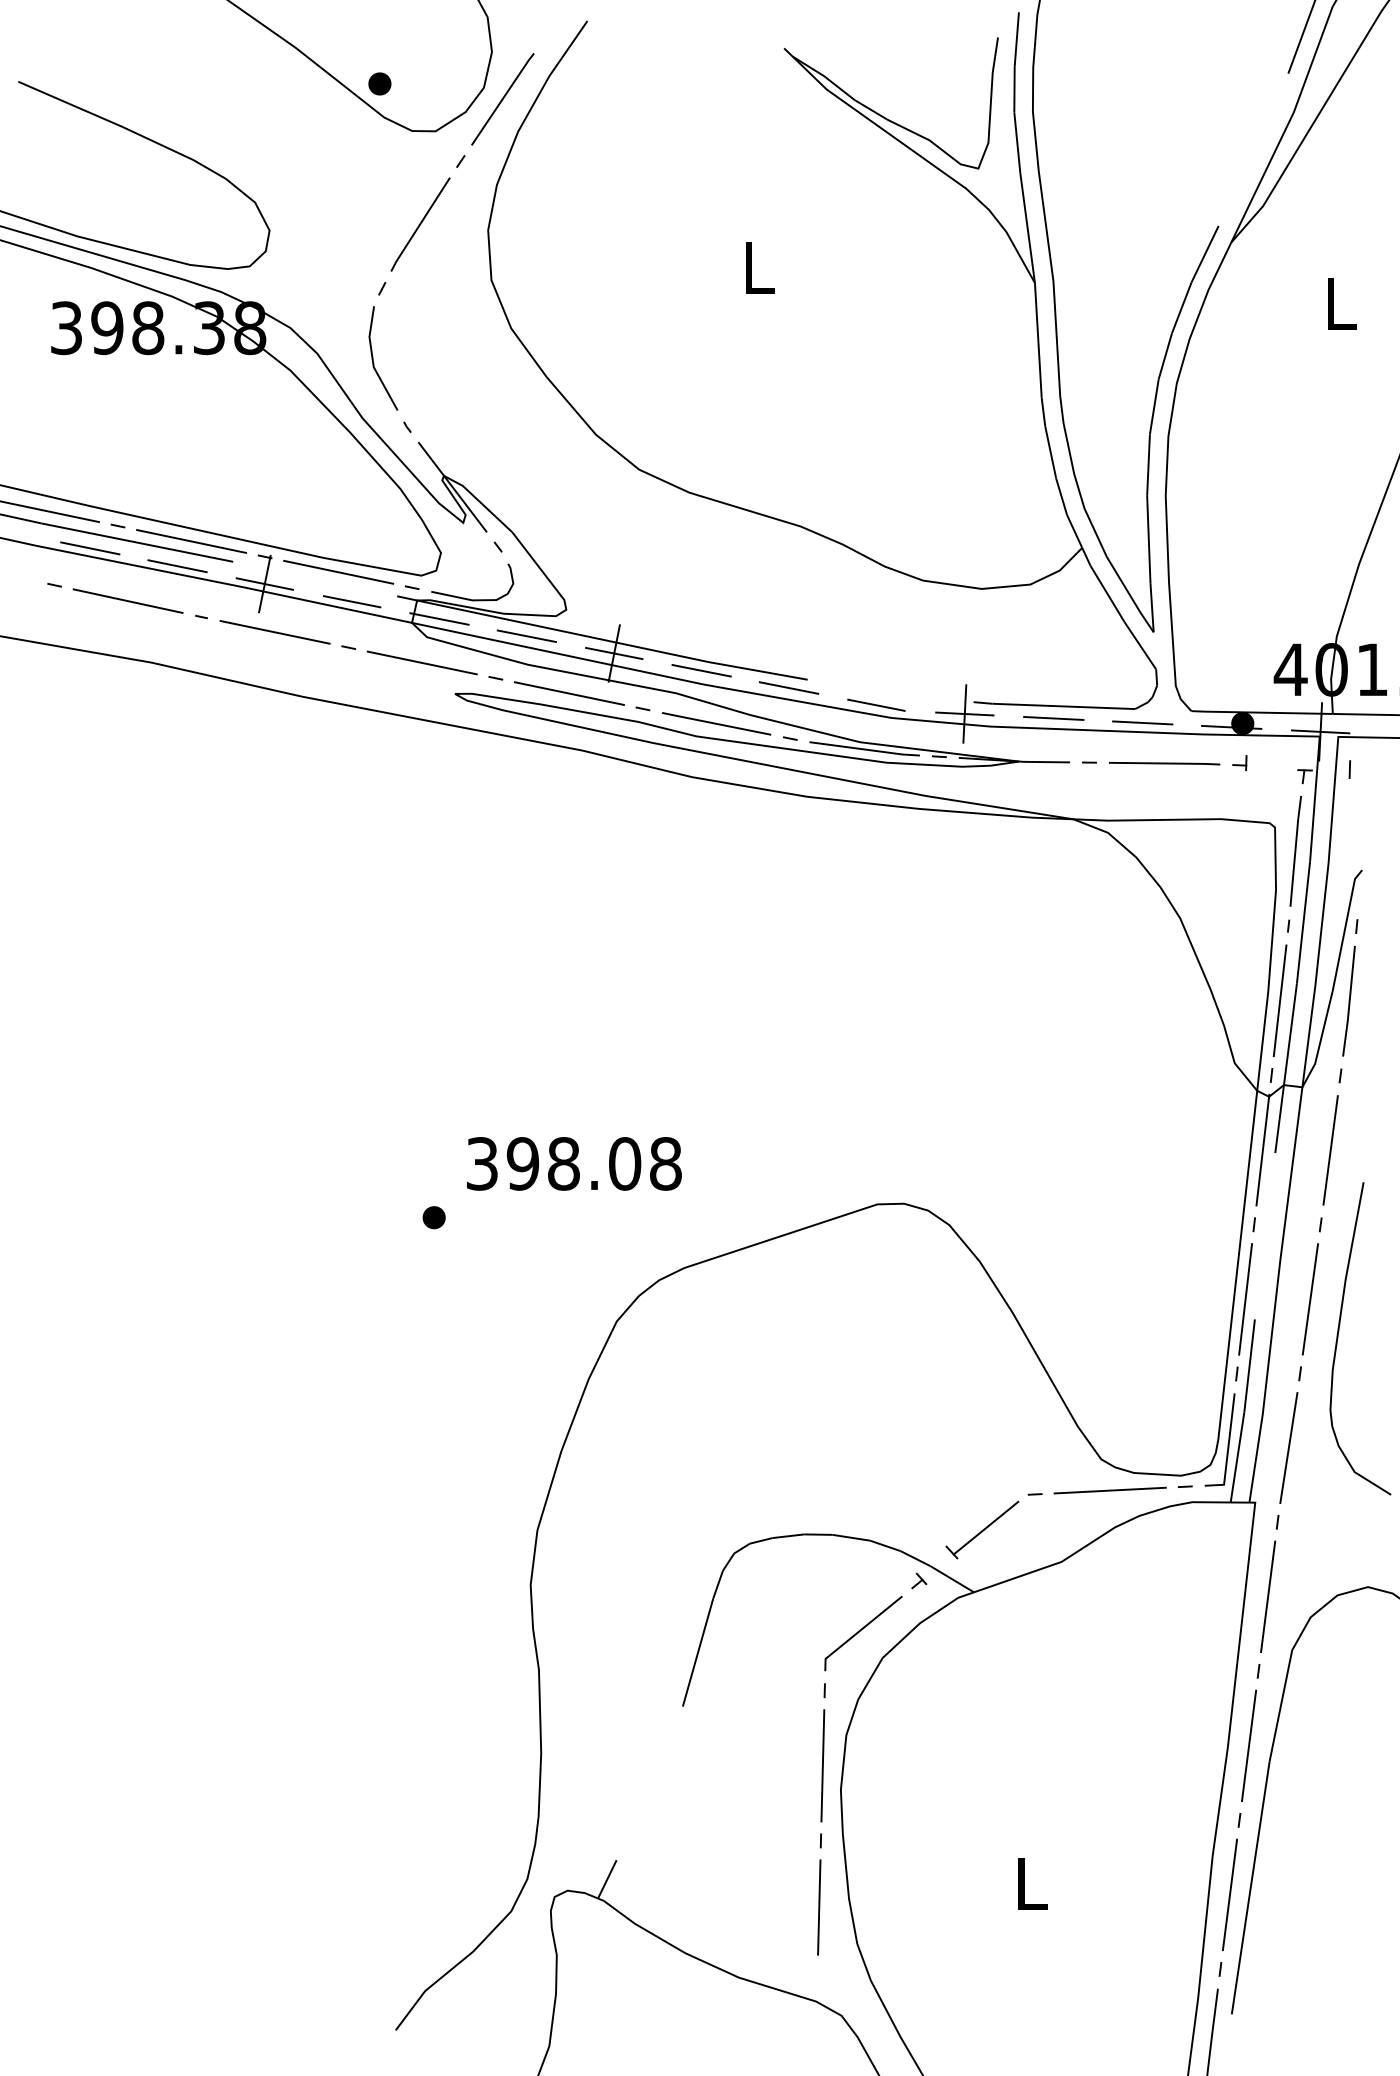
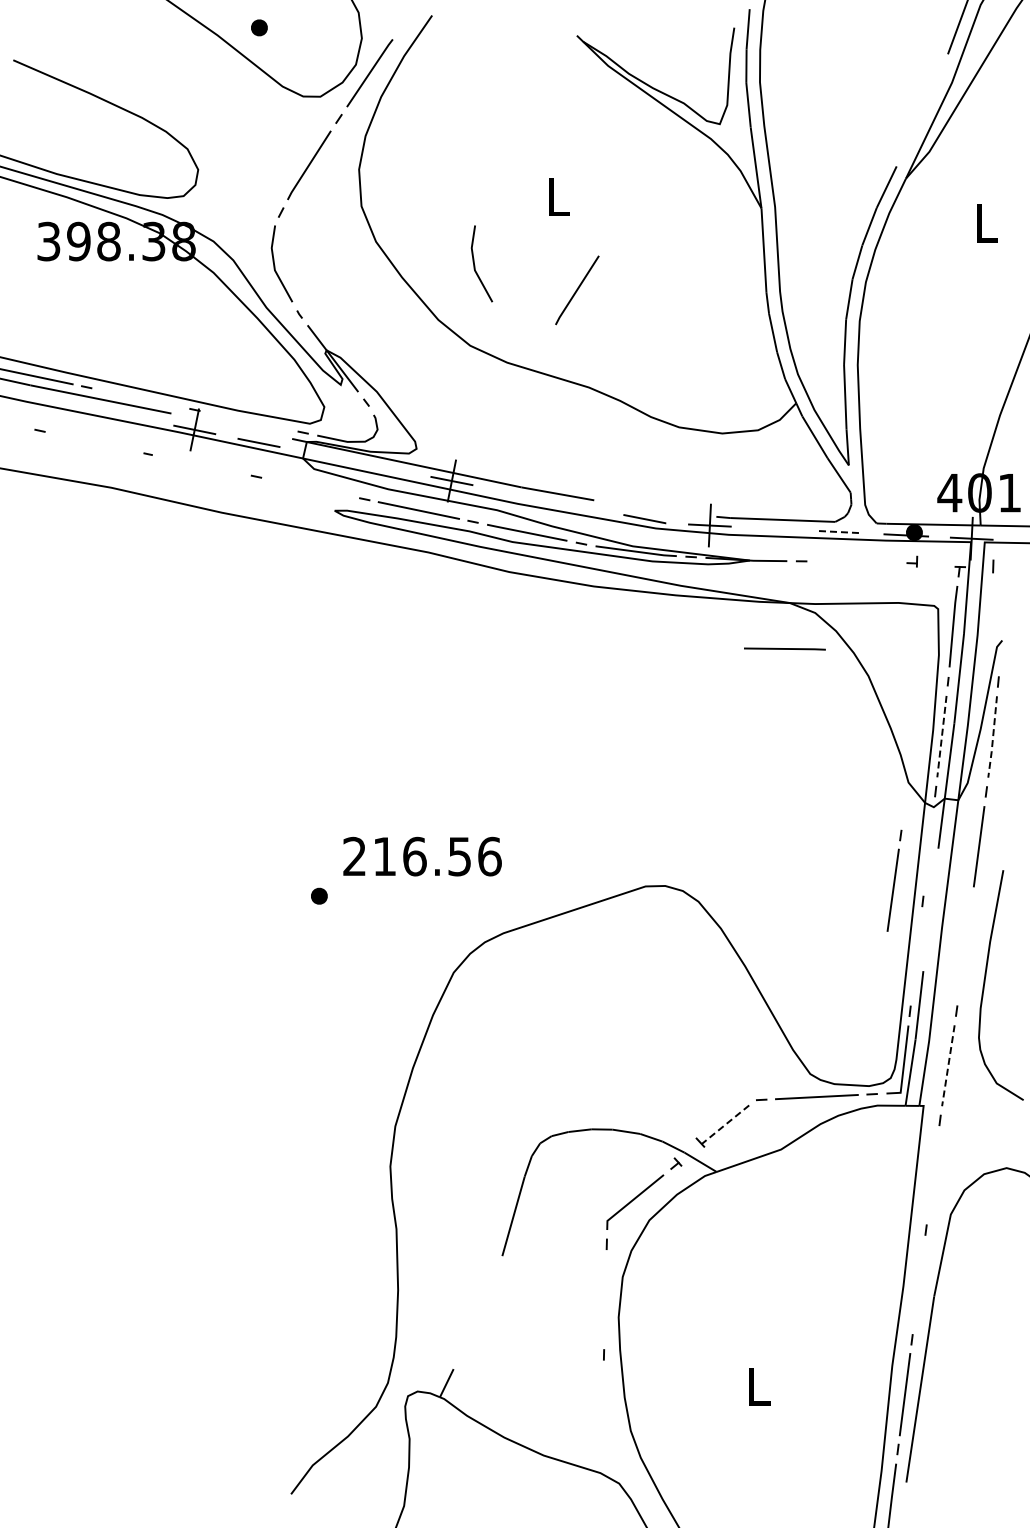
part: (380, 83) -> (259, 27), moved
line: (646, 360) -> (475, 265), added
line: (784, 394) -> (577, 290), added
line: (191, 541) -> (140, 398), removed
line: (89, 548) -> (65, 403), removed
line: (177, 565) -> (130, 416), removed
line: (337, 571) -> (248, 420), removed
line: (128, 601) -> (94, 442), removed
line: (438, 618) -> (322, 455), removed
line: (275, 632) -> (202, 465), removed
line: (526, 636) -> (387, 468), removed
line: (422, 662) -> (310, 487), removed
line: (700, 670) -> (515, 493), removed
line: (789, 688) -> (580, 506), removed
line: (1053, 718) -> (775, 528), removed
line: (1142, 723) -> (840, 532), solid -> dashed
line: (1164, 762) -> (784, 648), moved
line: (1279, 1000) -> (941, 736), solid -> dashed
line: (1350, 1001) -> (993, 737), solid -> dashed
line: (1263, 1150) -> (929, 846), removed
text: (574, 1163) -> (422, 856), 398.08 -> 216.56
line: (1312, 1285) -> (894, 880), moved
line: (1245, 1299) -> (916, 956), removed
line: (1289, 1447) -> (948, 1065), solid -> dashed
line: (986, 1527) -> (725, 1124), solid -> dashed
line: (1267, 1595) -> (932, 1174), removed
line: (1248, 1745) -> (918, 1284), removed
line: (822, 1765) -> (605, 1299), removed
line: (818, 1906) -> (602, 1403), removed

